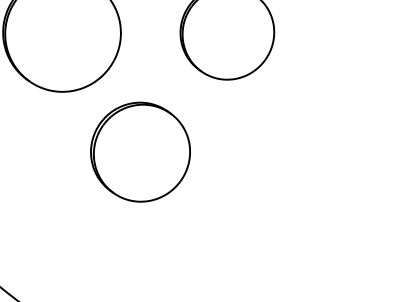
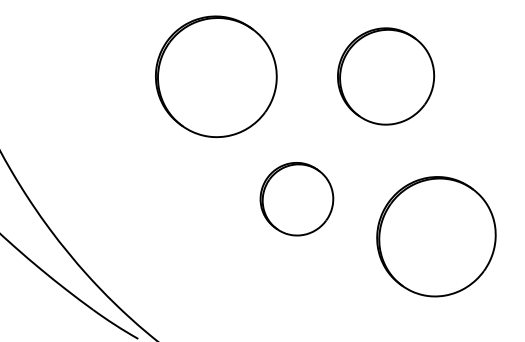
part: (140, 152) -> (296, 199), size x0.71
part: (276, 188) -> (436, 236), added

